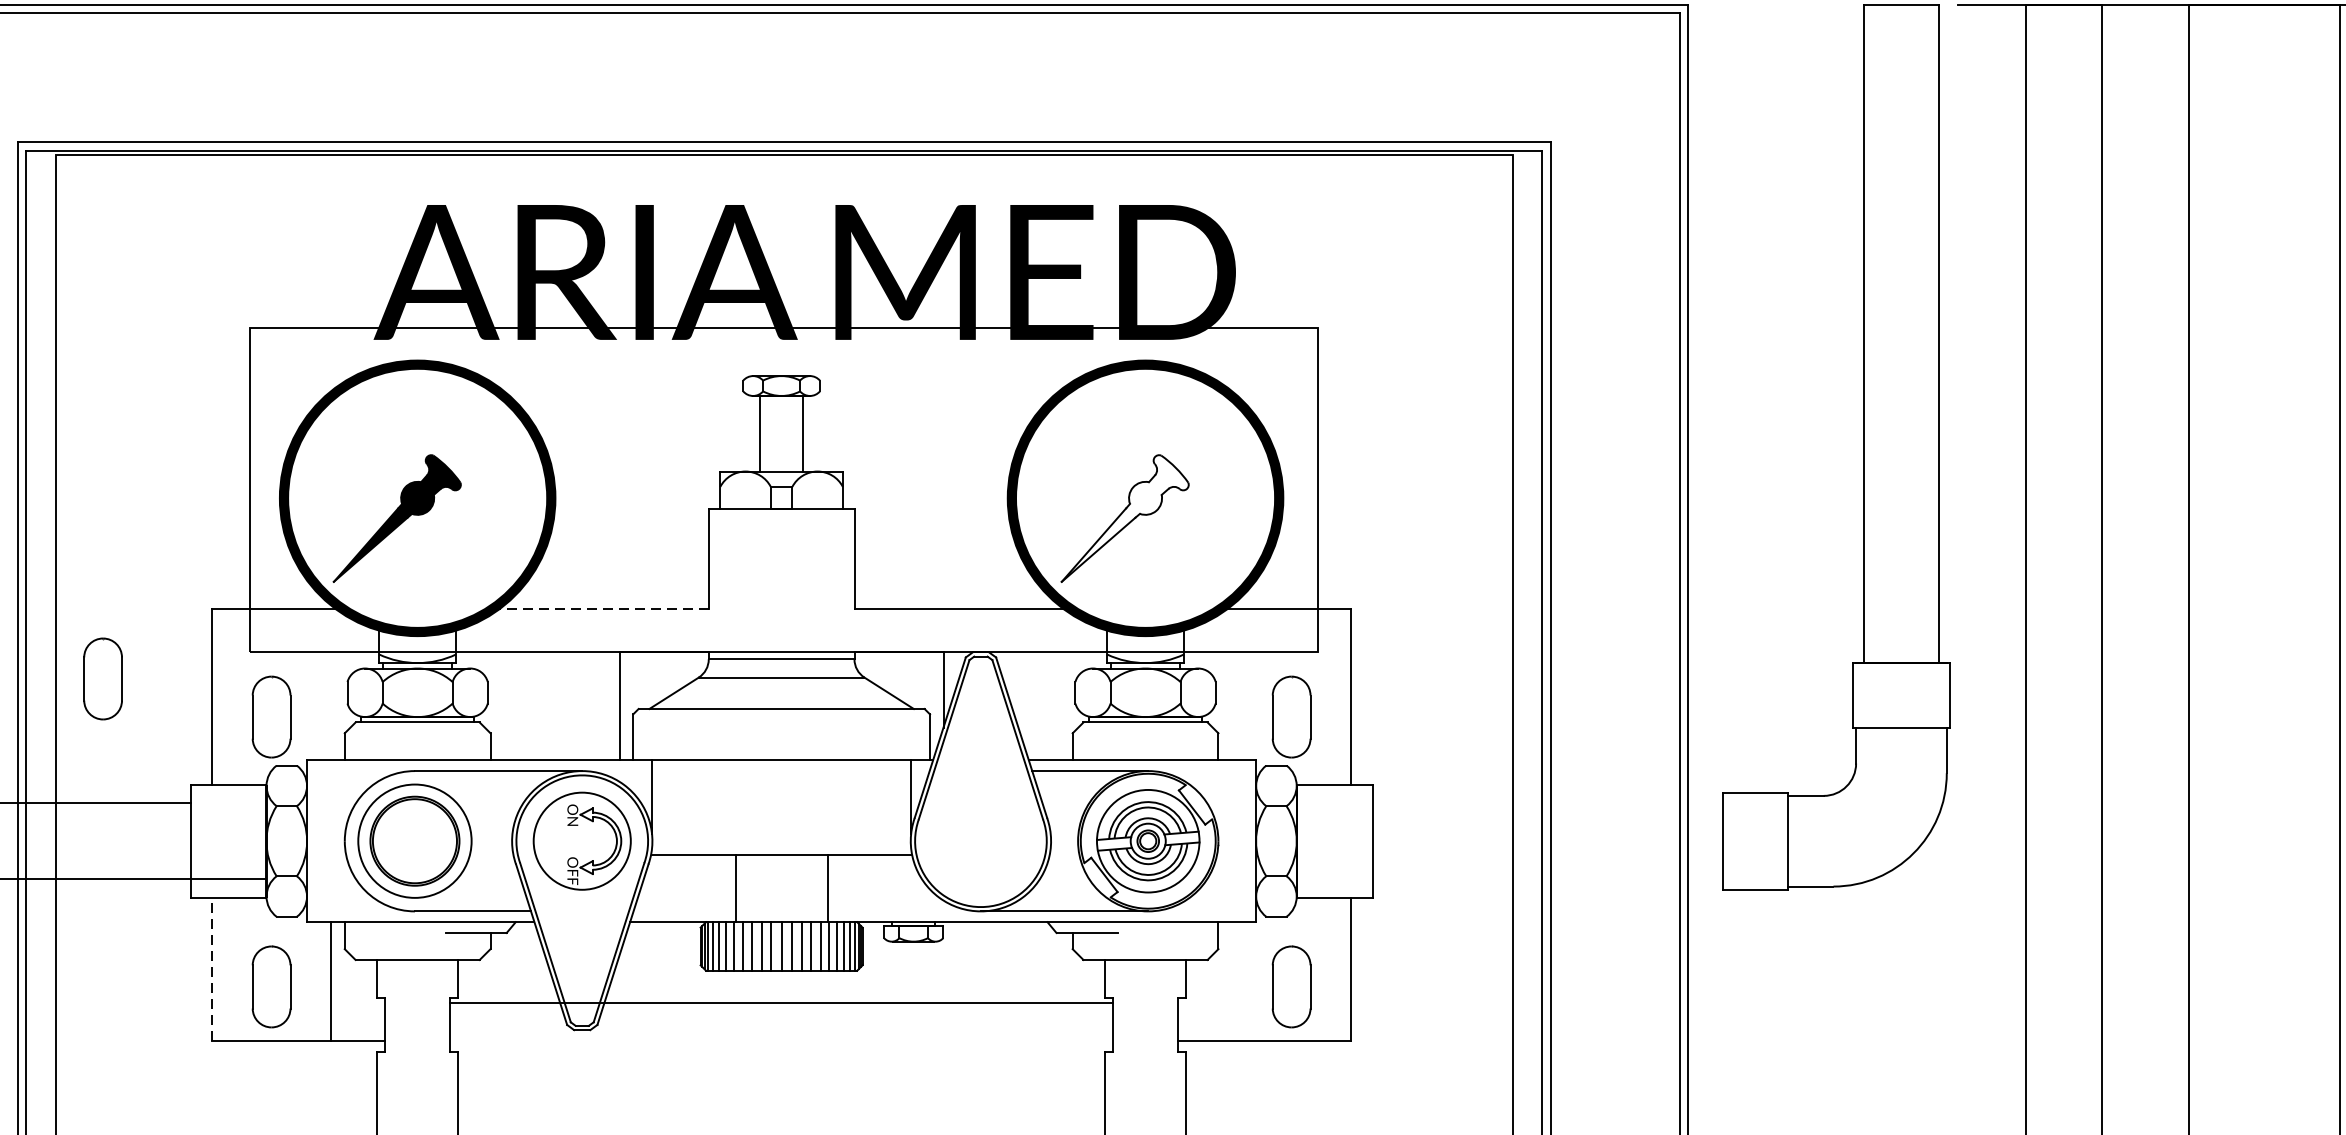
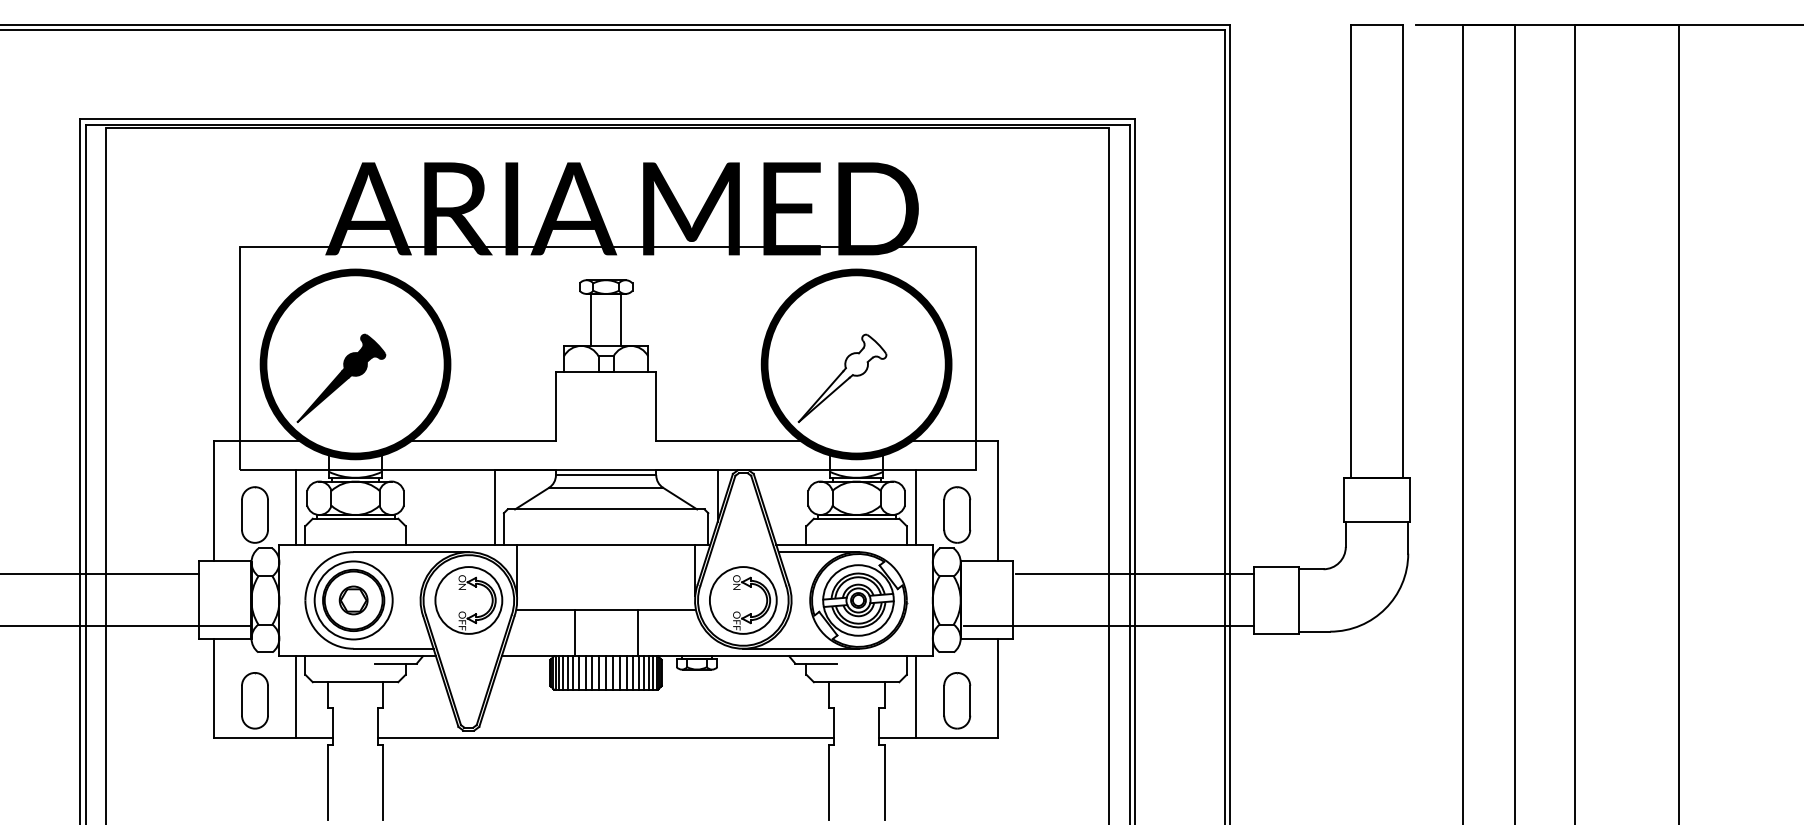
line: (603, 608) -> (483, 440), dashed -> solid
part: (102, 678) -> (138, 488), removed
line: (330, 706) -> (295, 507), added
line: (1232, 706) -> (916, 507), added
line: (1550, 803) -> (1135, 574), added
part: (414, 841) -> (353, 600), added
part: (981, 841) -> (743, 600), added
line: (1512, 879) -> (1109, 626), added
line: (212, 969) -> (214, 688), dashed -> solid
line: (1232, 980) -> (916, 696), added
line: (780, 1002) -> (605, 737), moved

